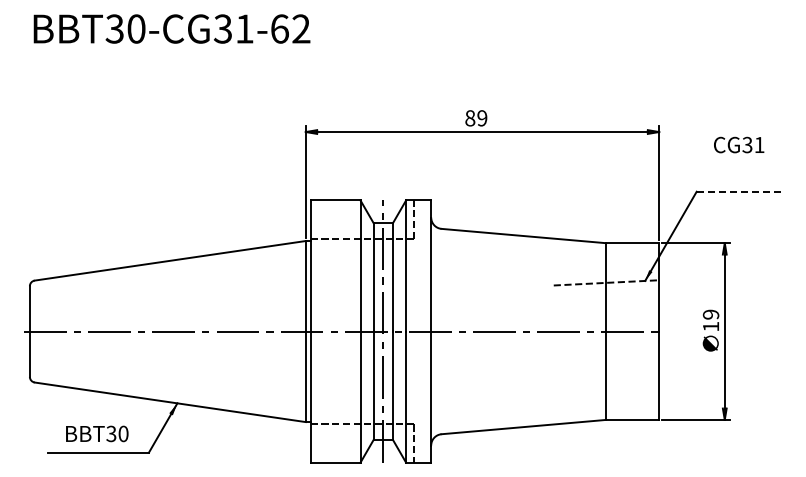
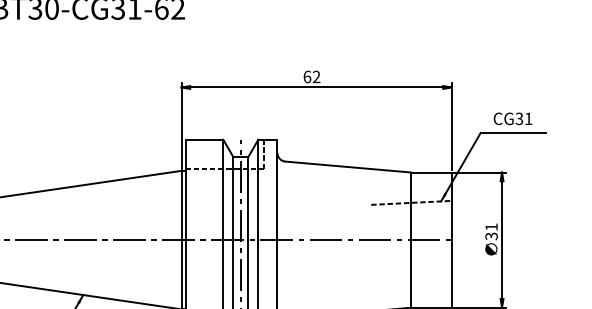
text: (476, 118) -> (312, 77), 89 -> 62
text: (739, 144) -> (513, 118), moved
line: (739, 191) -> (513, 132), dashed -> solid
text: (710, 320) -> (491, 231), 19 -> 31

